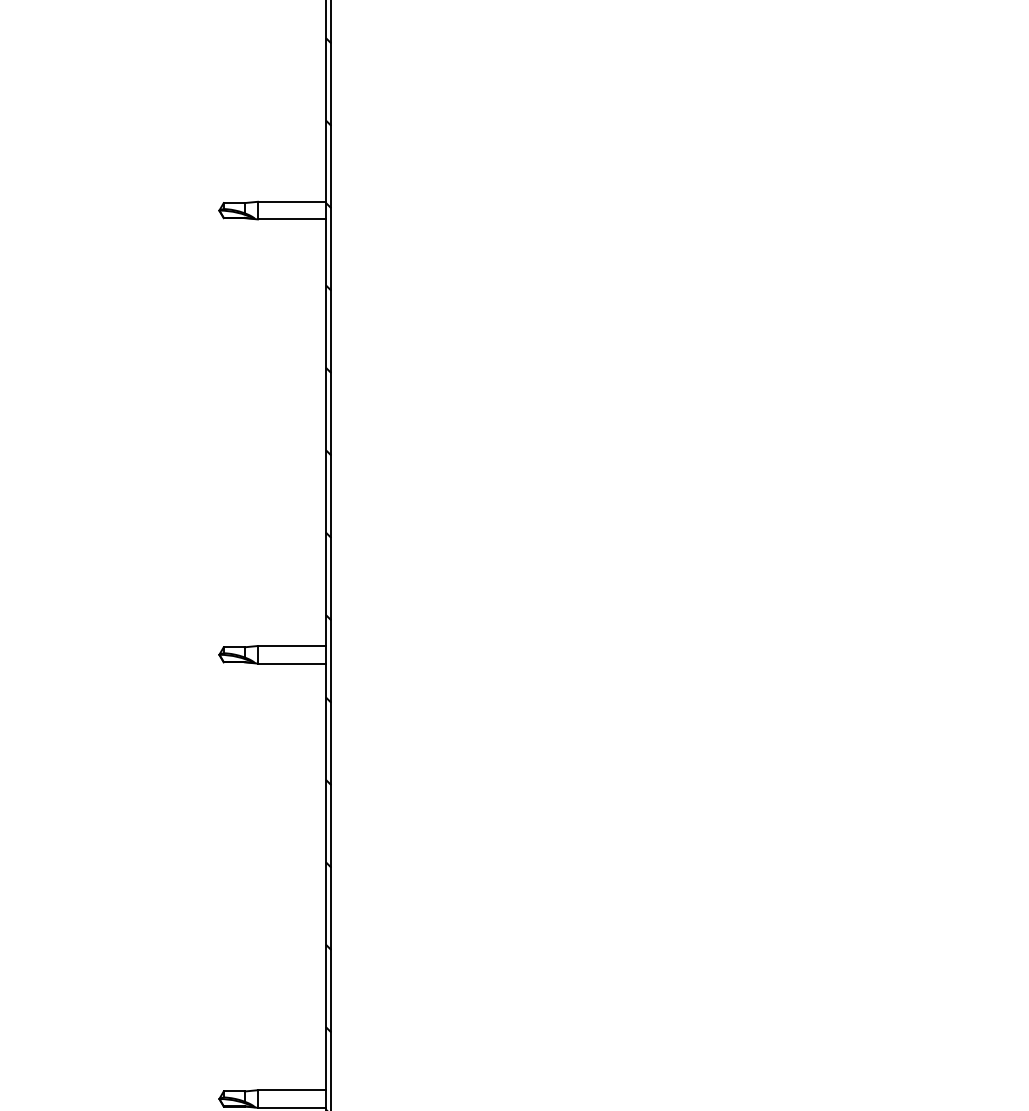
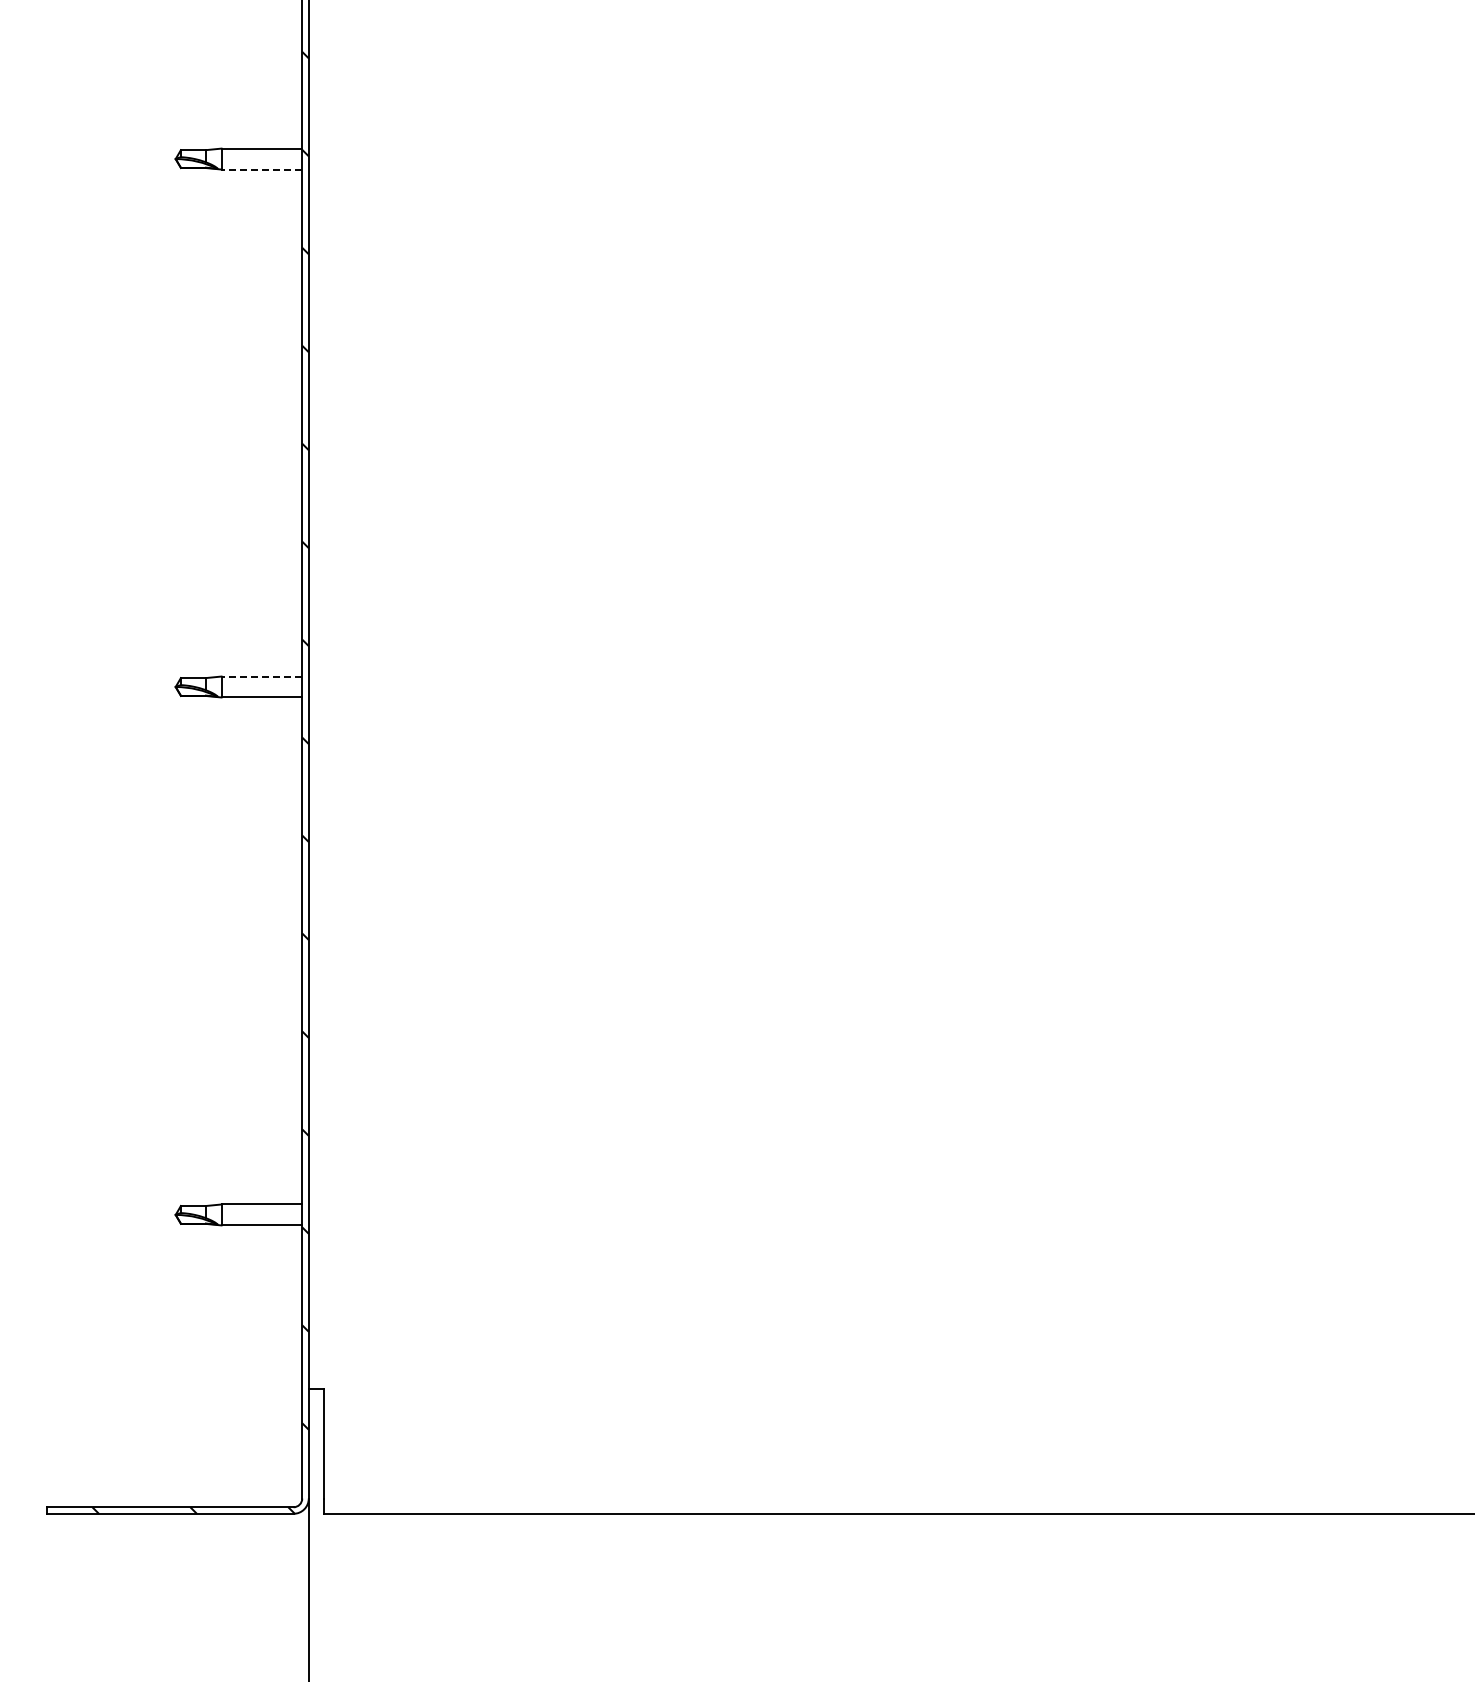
line: (291, 219) -> (261, 169), solid -> dashed
line: (291, 645) -> (261, 676), solid -> dashed

